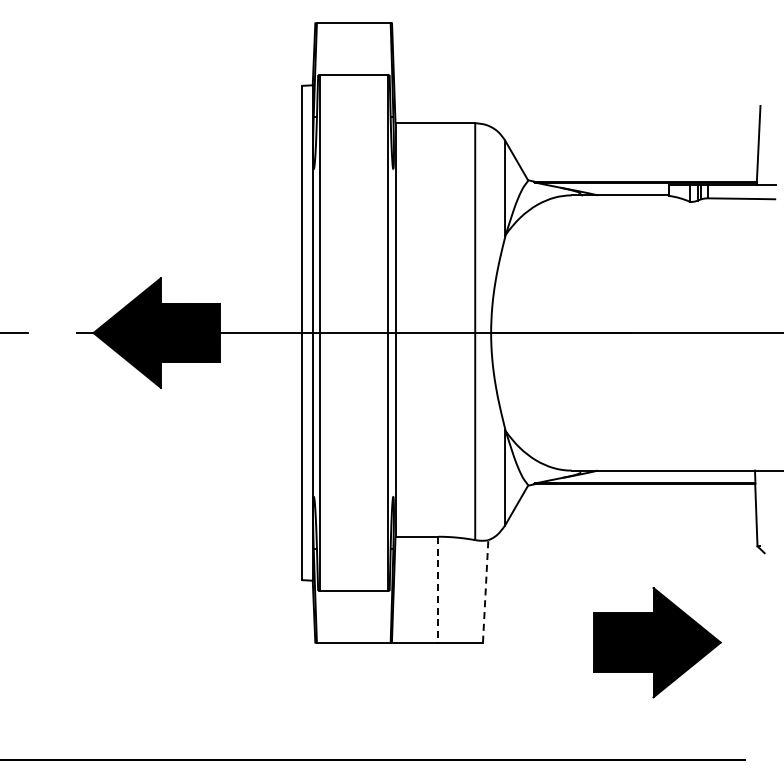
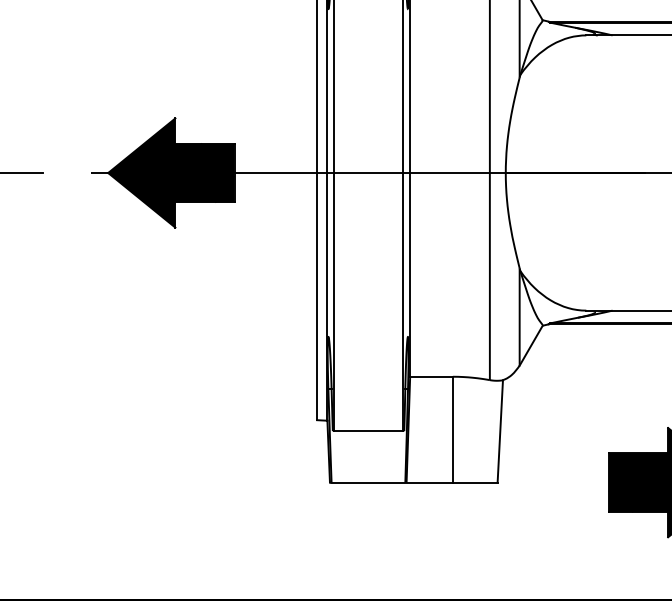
line: (438, 589) -> (453, 429), dashed -> solid
line: (485, 590) -> (500, 430), dashed -> solid

